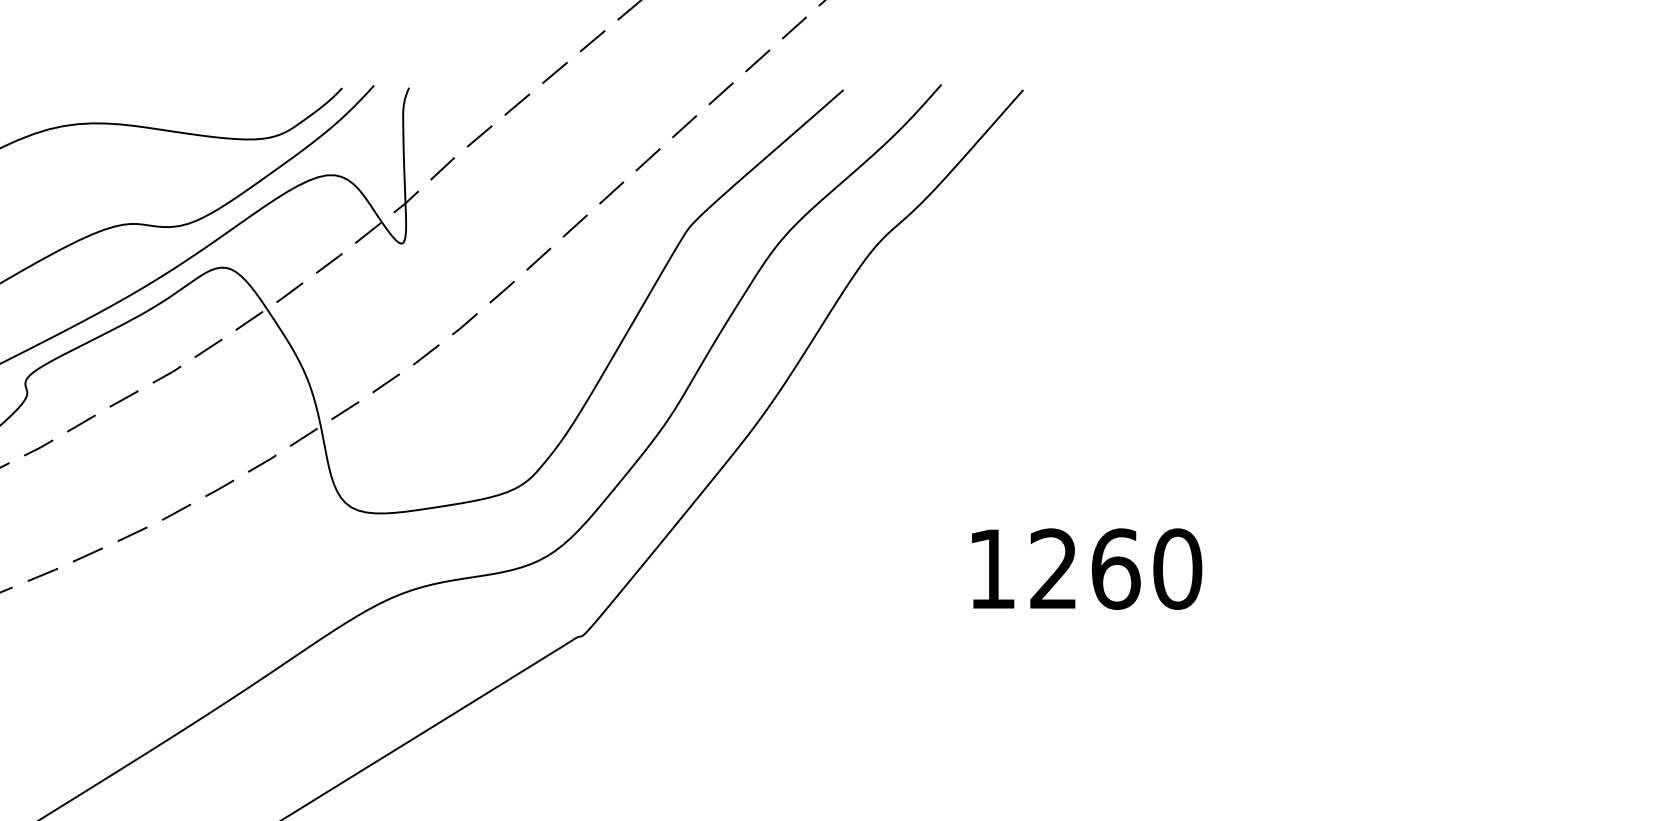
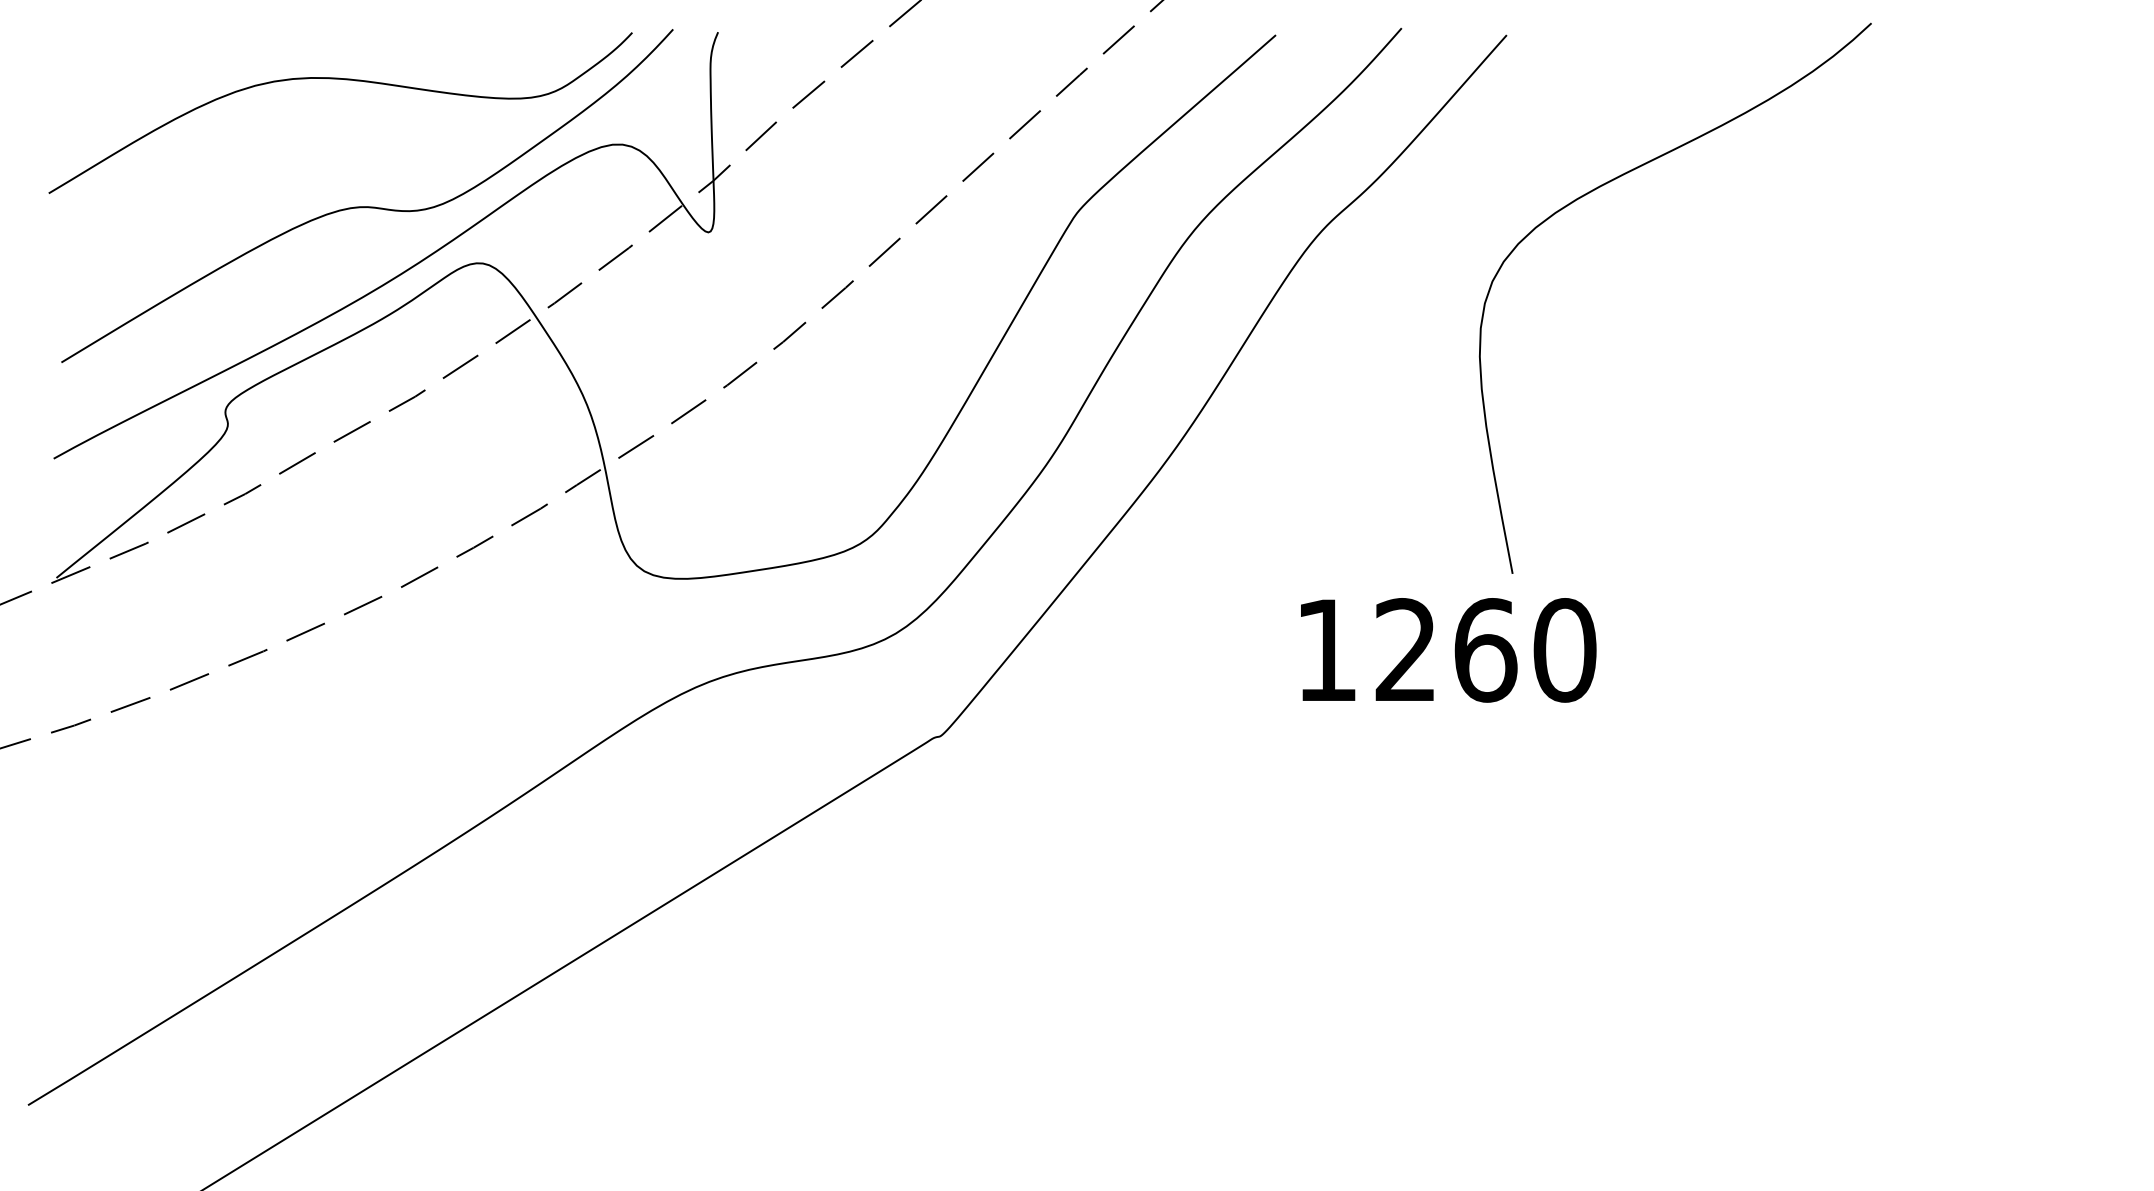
curve: (1108, 202) -> (1616, 179), added
text: (1086, 569) -> (1448, 650), moved

